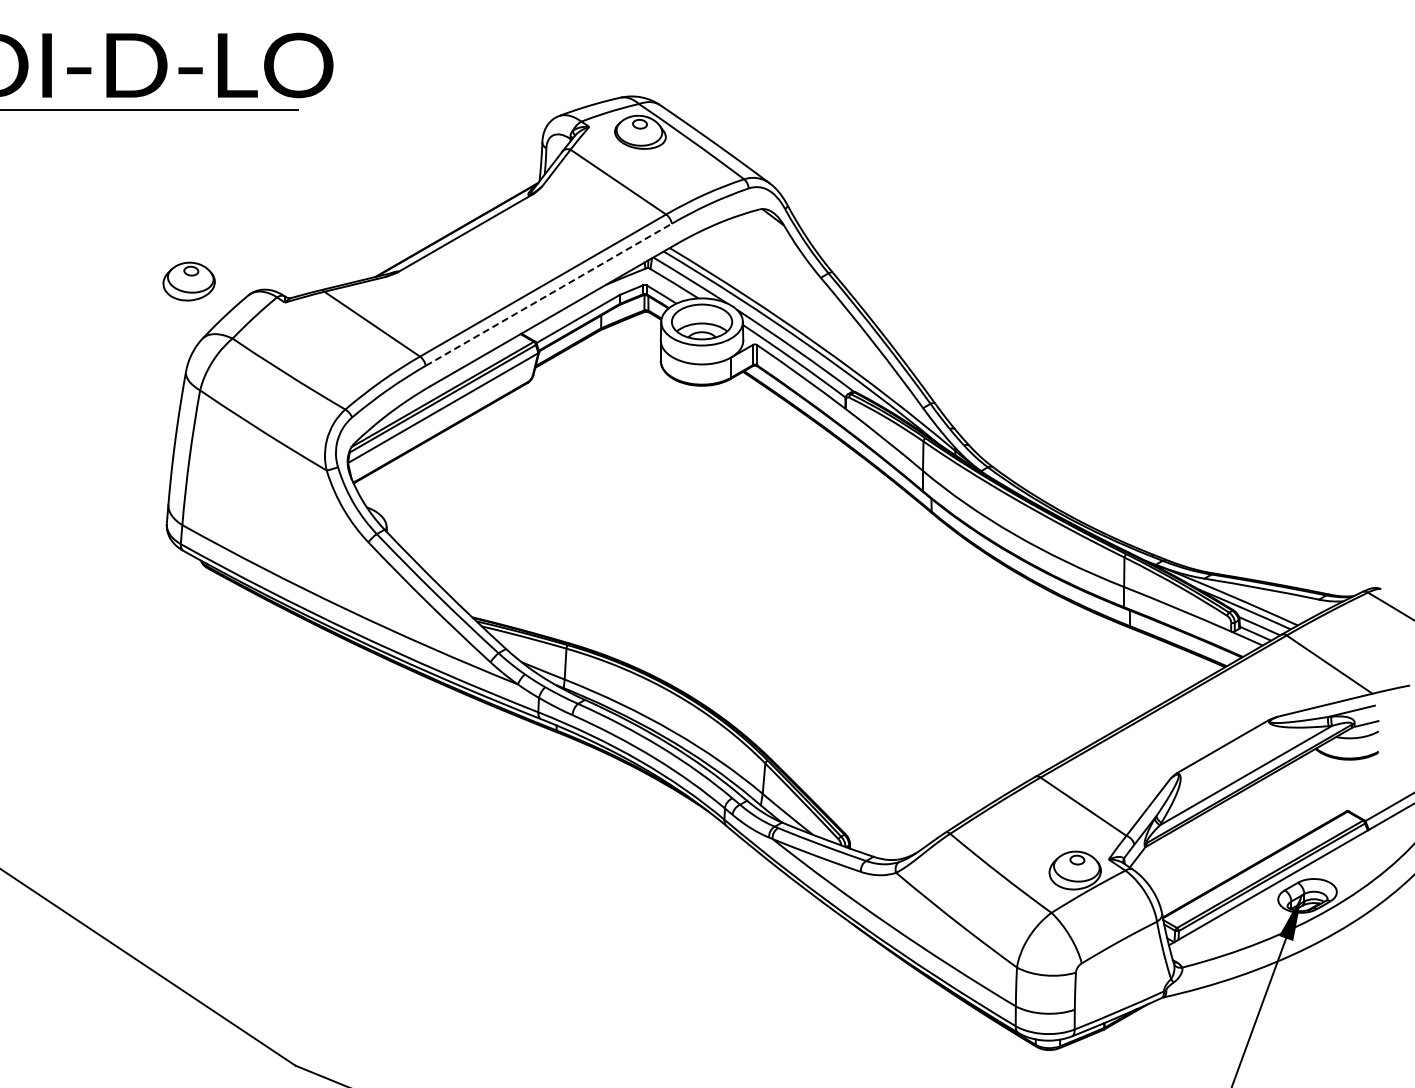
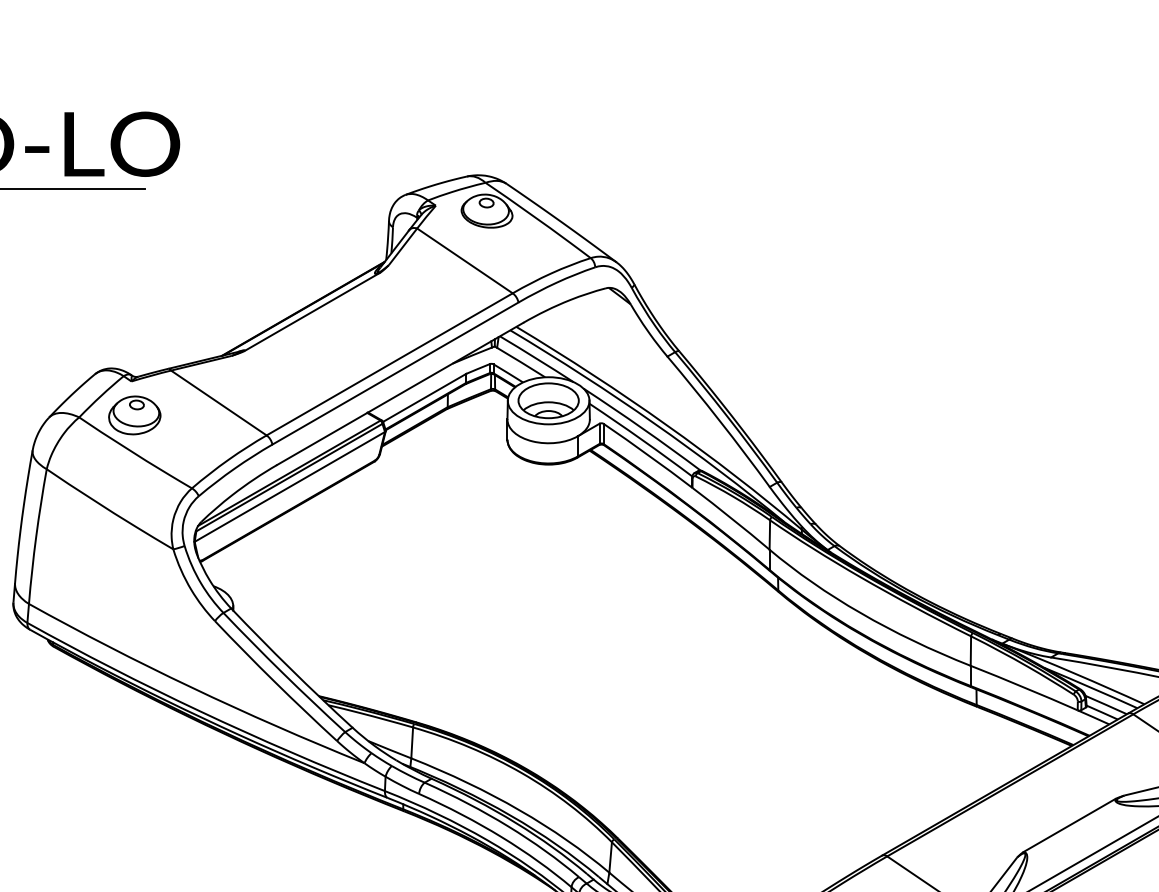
part: (188, 281) -> (134, 415), moved
line: (549, 294) -> (396, 373), dashed -> solid

